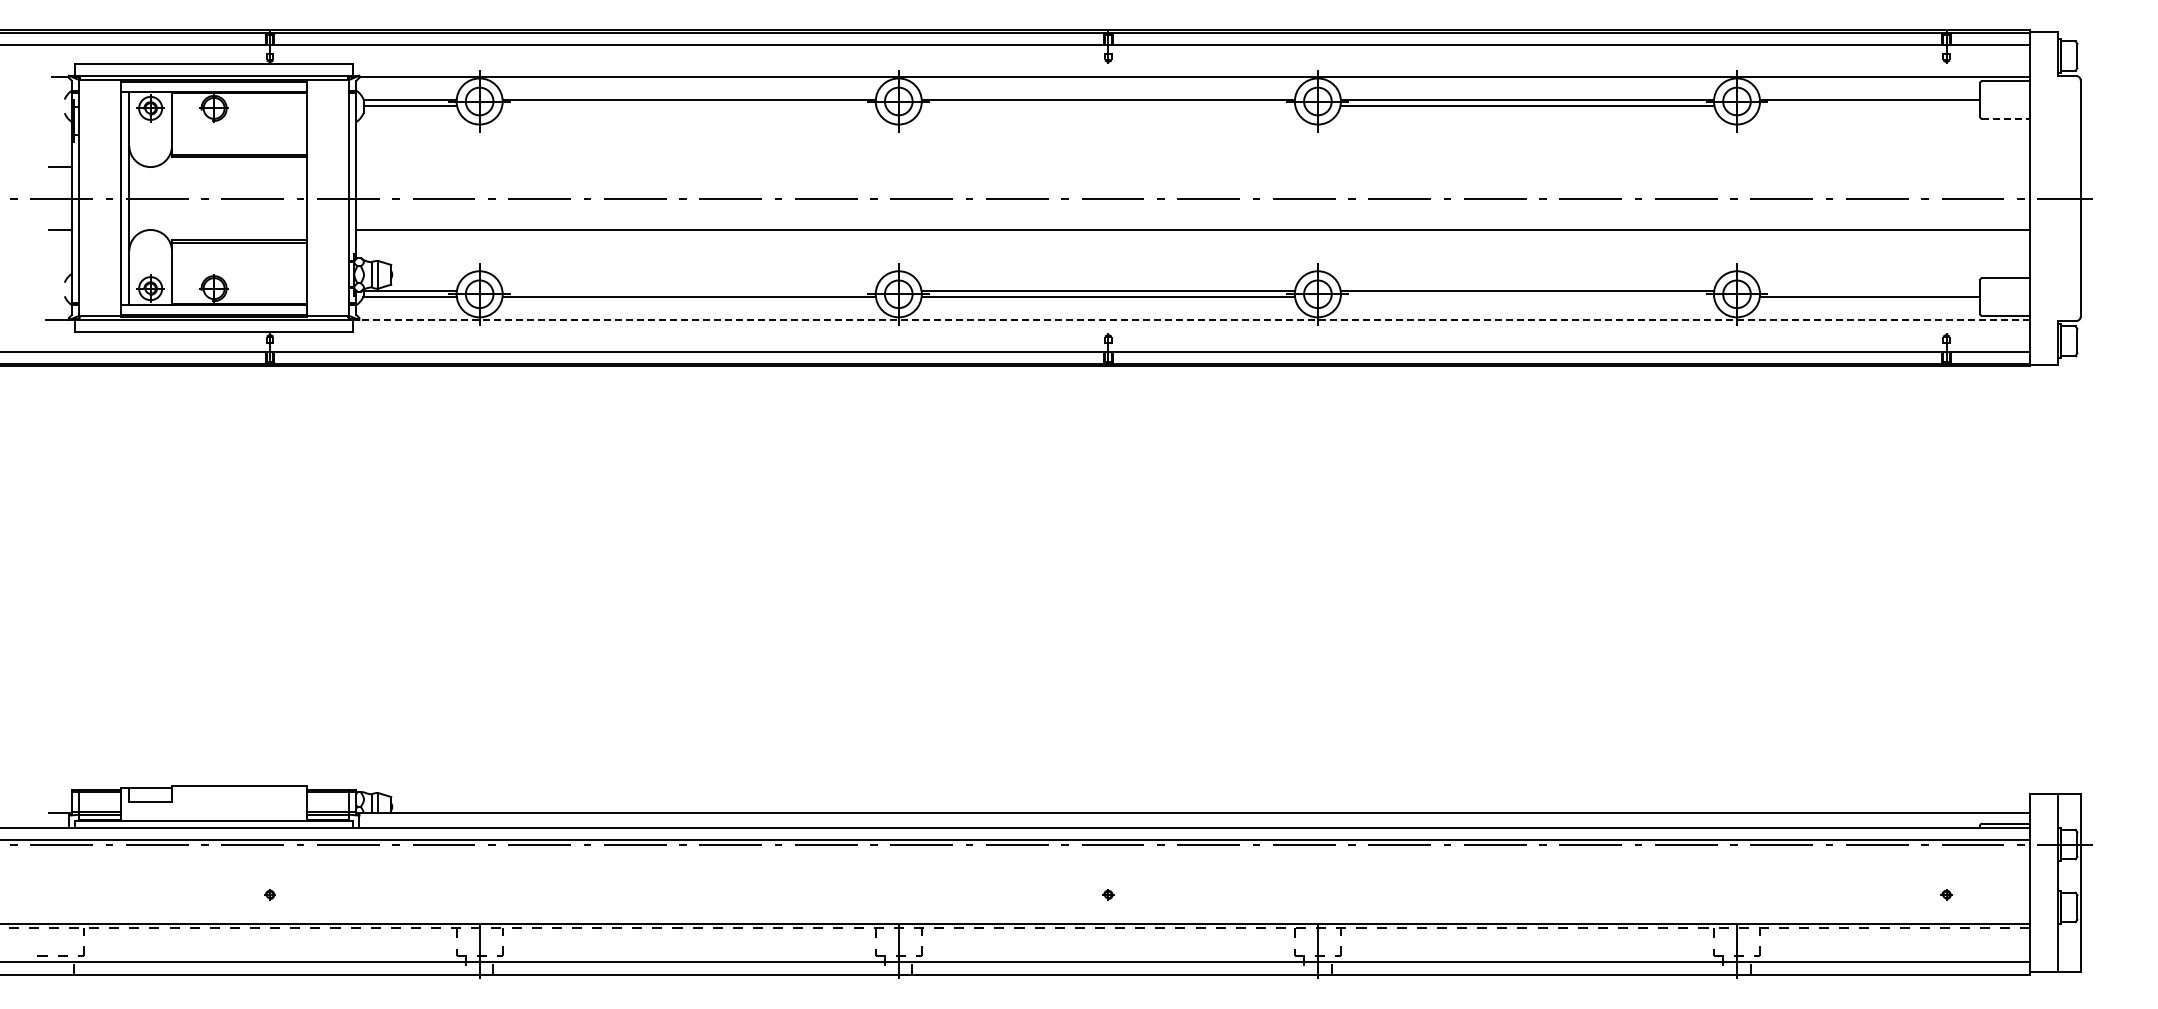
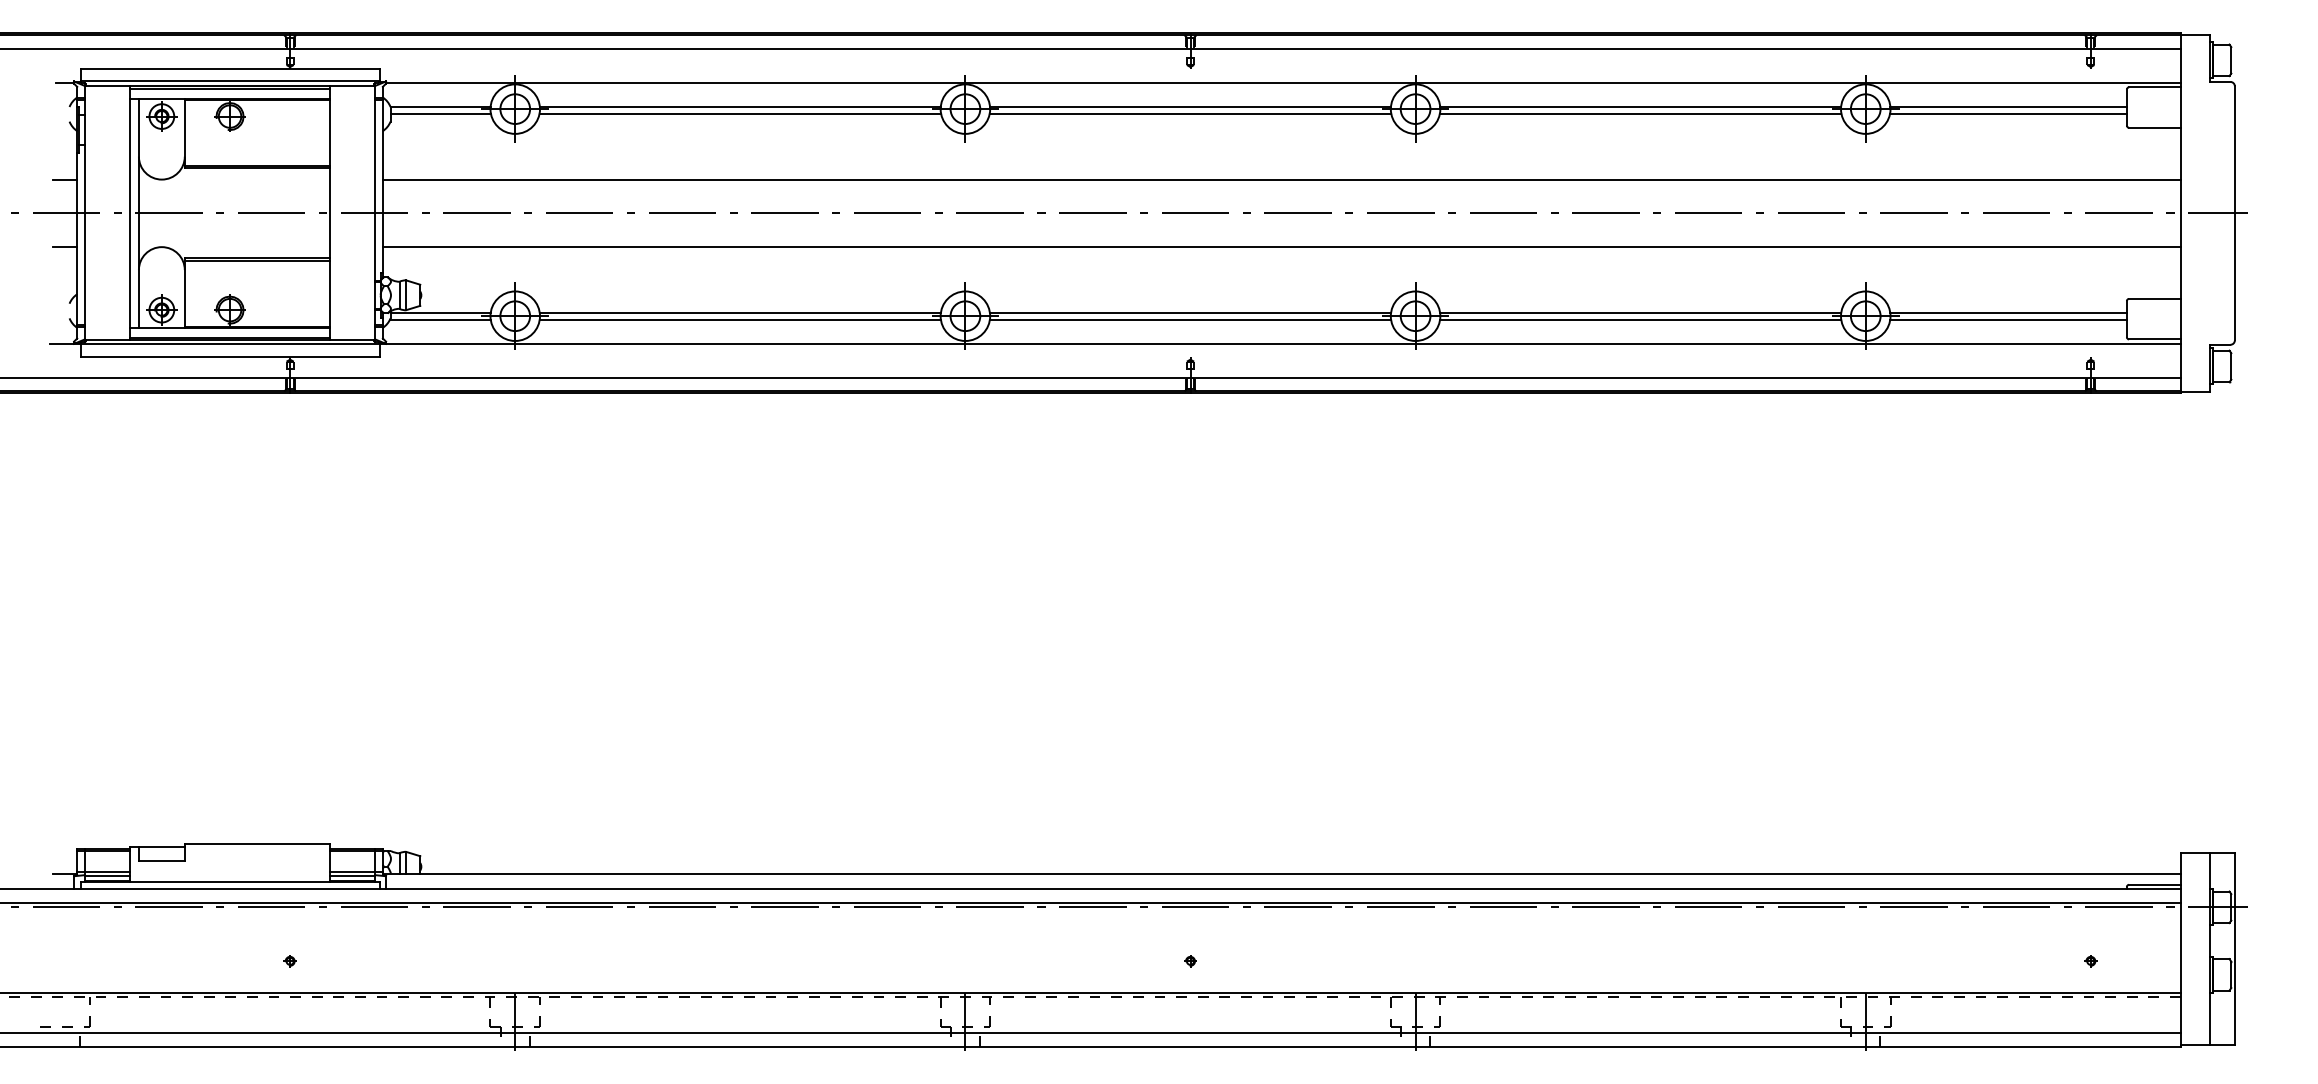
line: (689, 105) -> (740, 113), added
line: (1108, 105) -> (1190, 113), added
line: (1869, 105) -> (2008, 113), added
line: (2006, 118) -> (2155, 127), dashed -> solid
line: (1193, 167) -> (1281, 180), added
line: (688, 291) -> (739, 313), added
line: (1869, 291) -> (2008, 313), added
line: (1527, 297) -> (1640, 319), added
line: (1191, 320) -> (1279, 344), dashed -> solid

